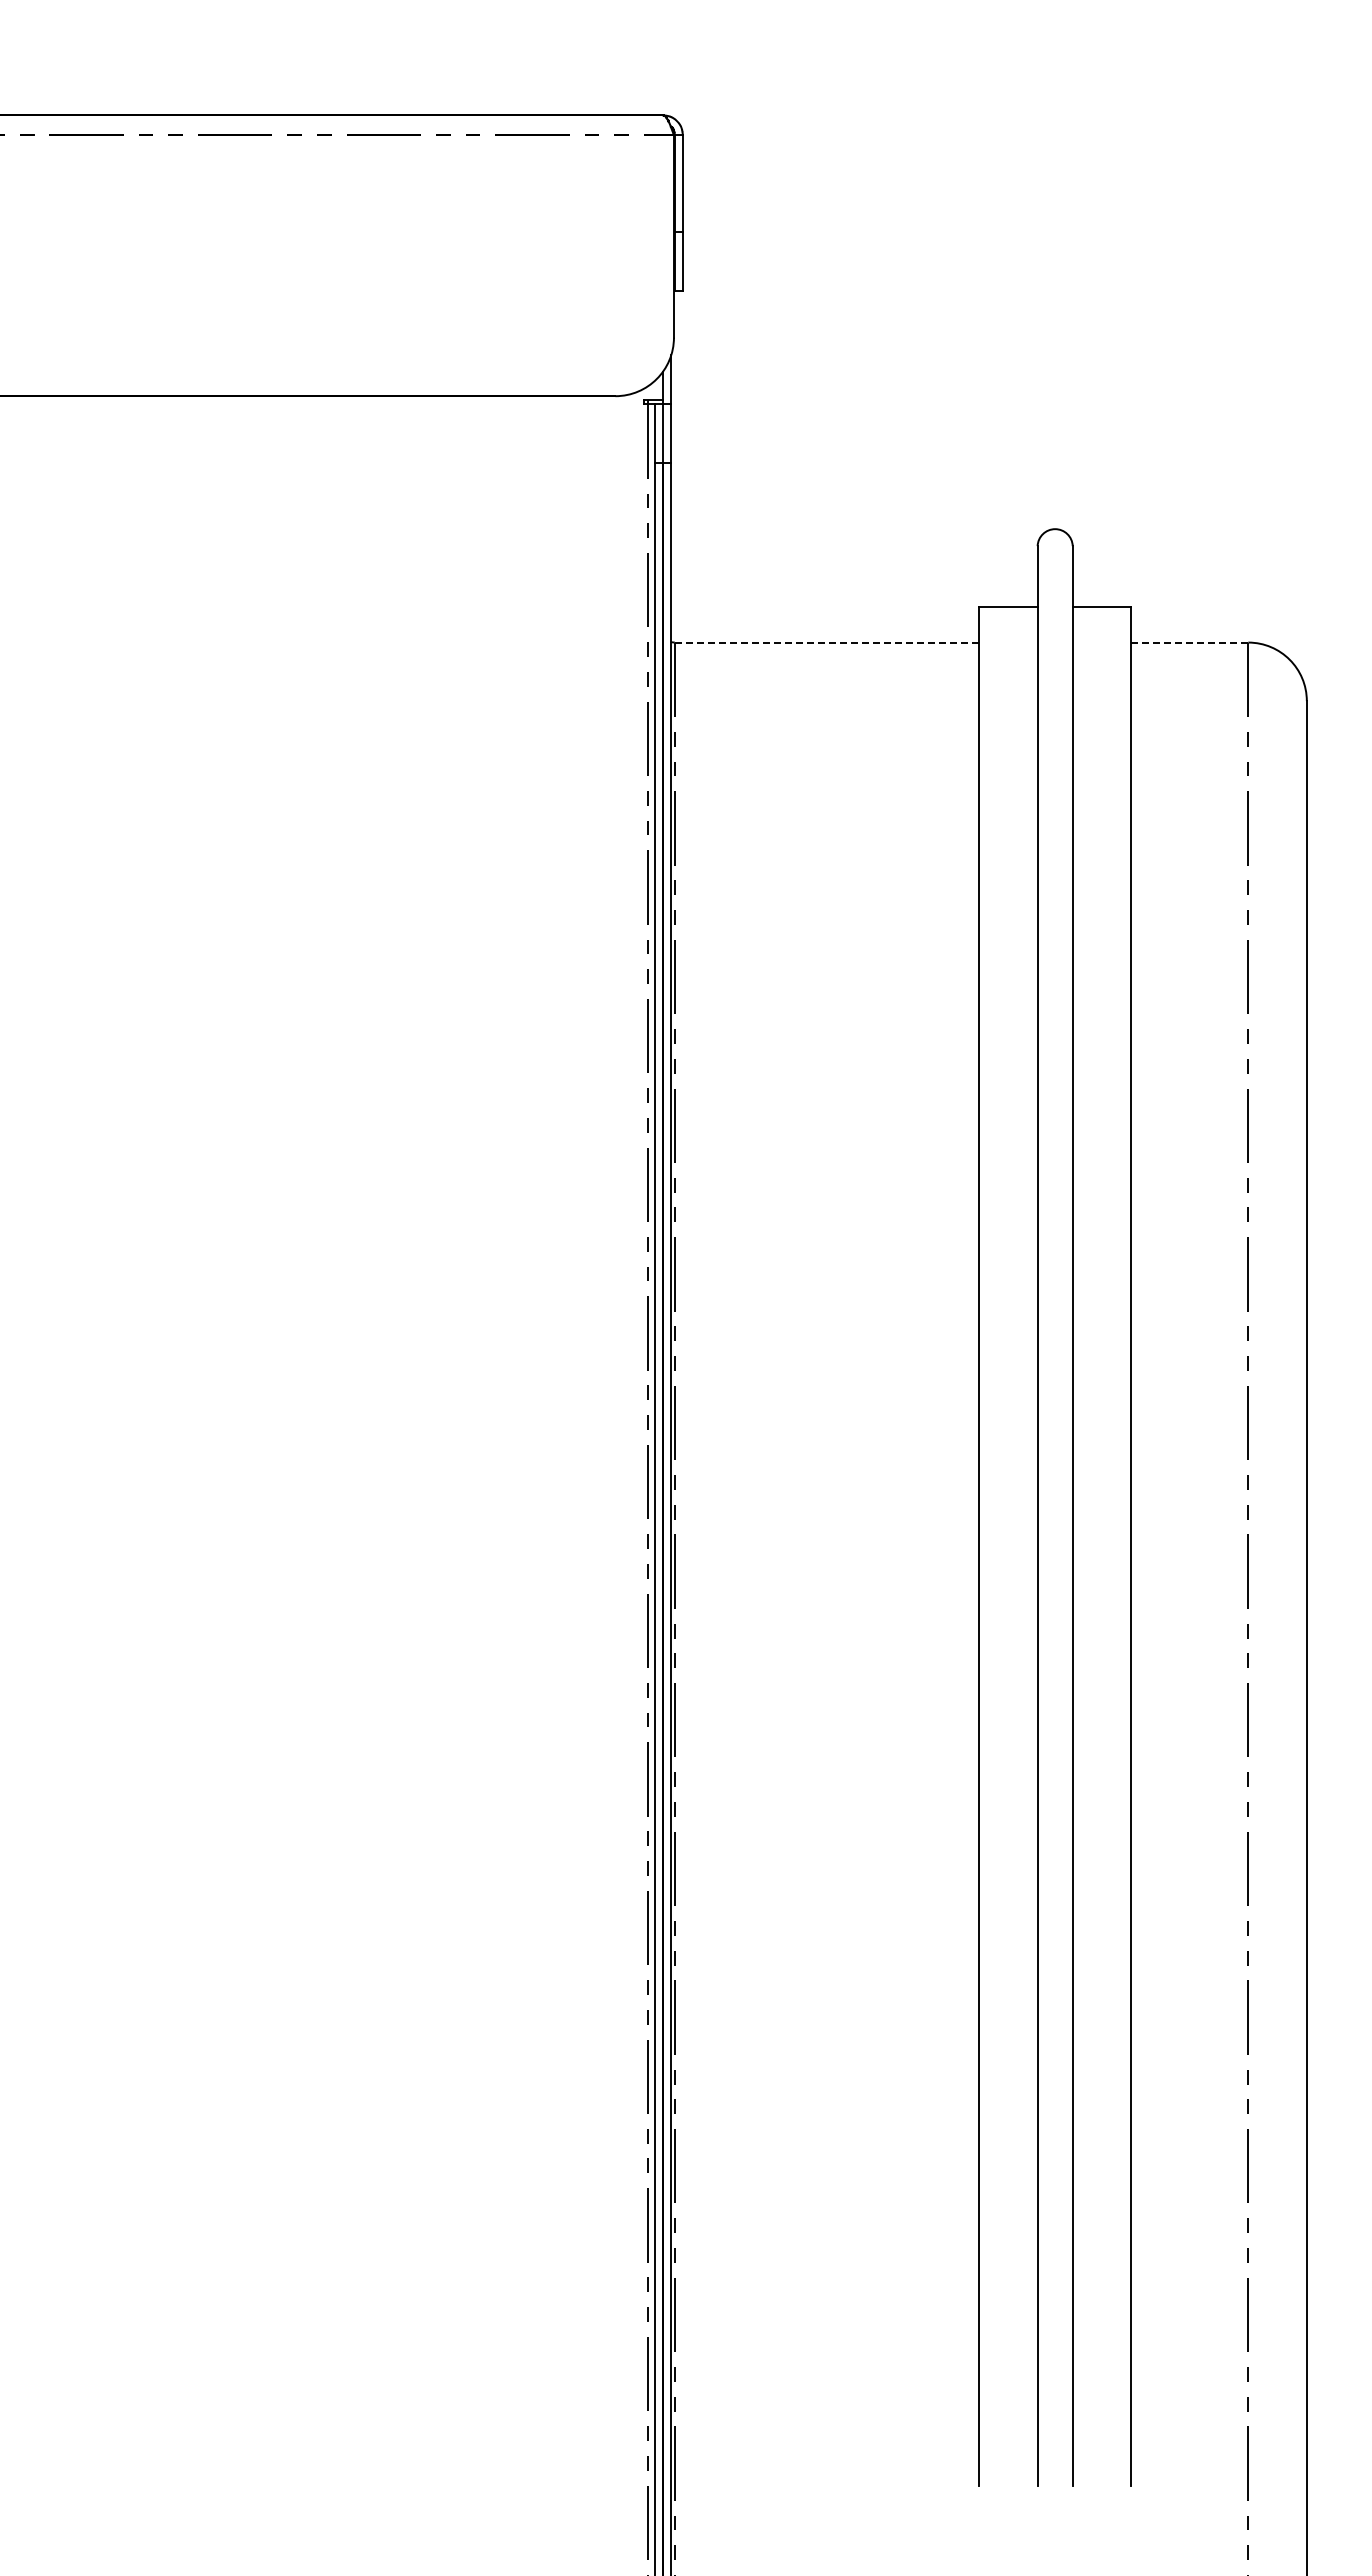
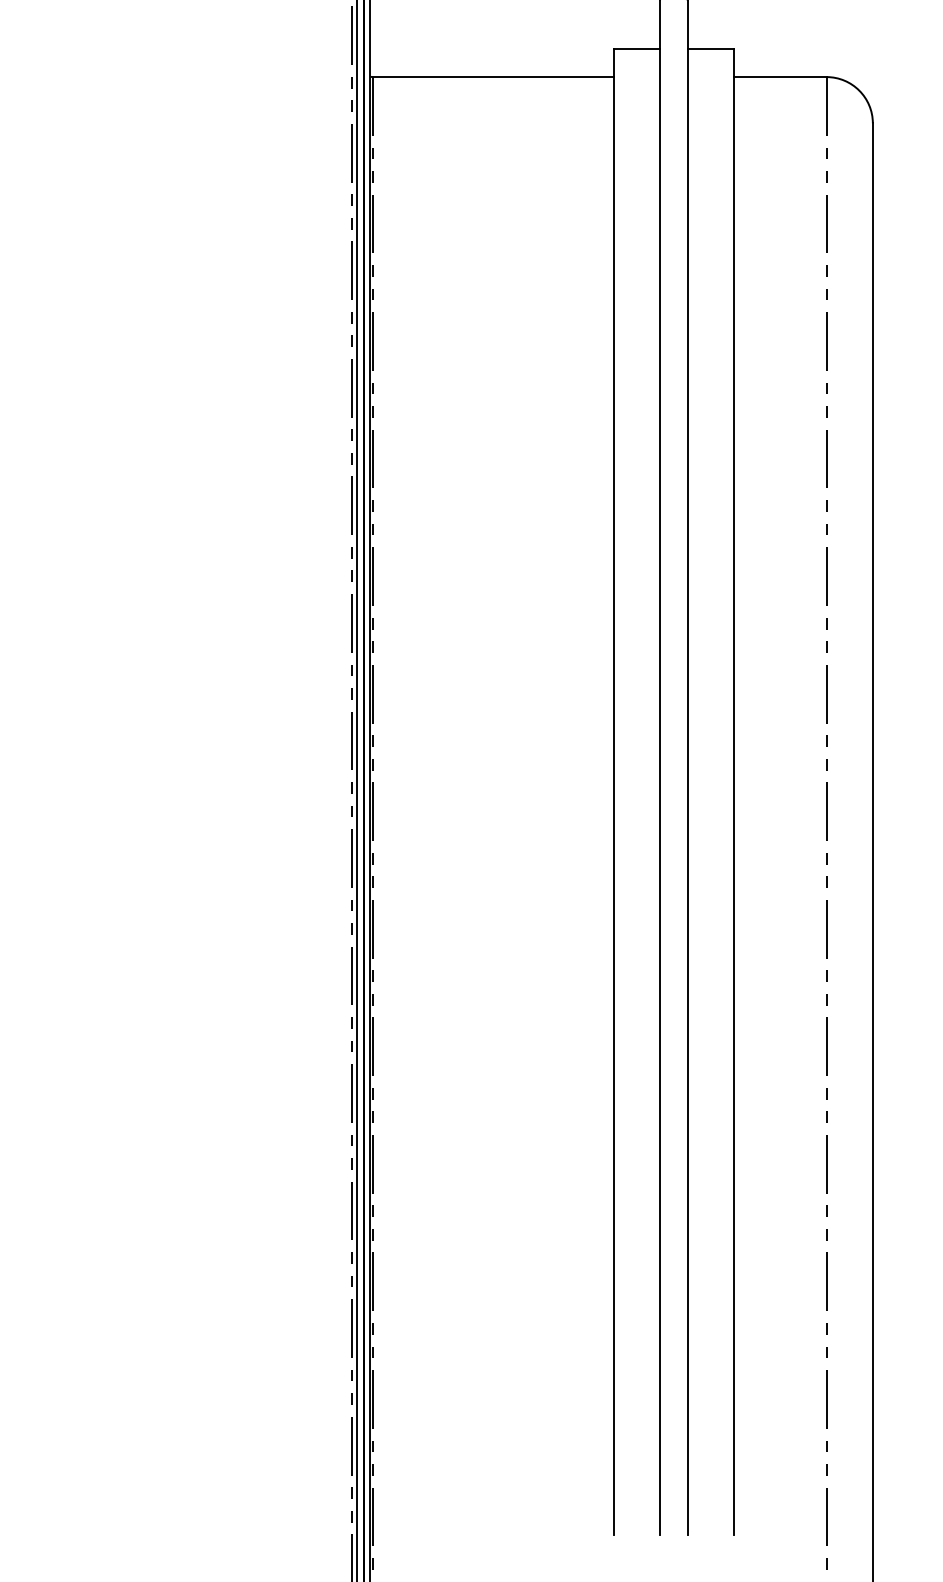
line: (826, 642) -> (493, 77), dashed -> solid
line: (1189, 642) -> (780, 77), dashed -> solid

